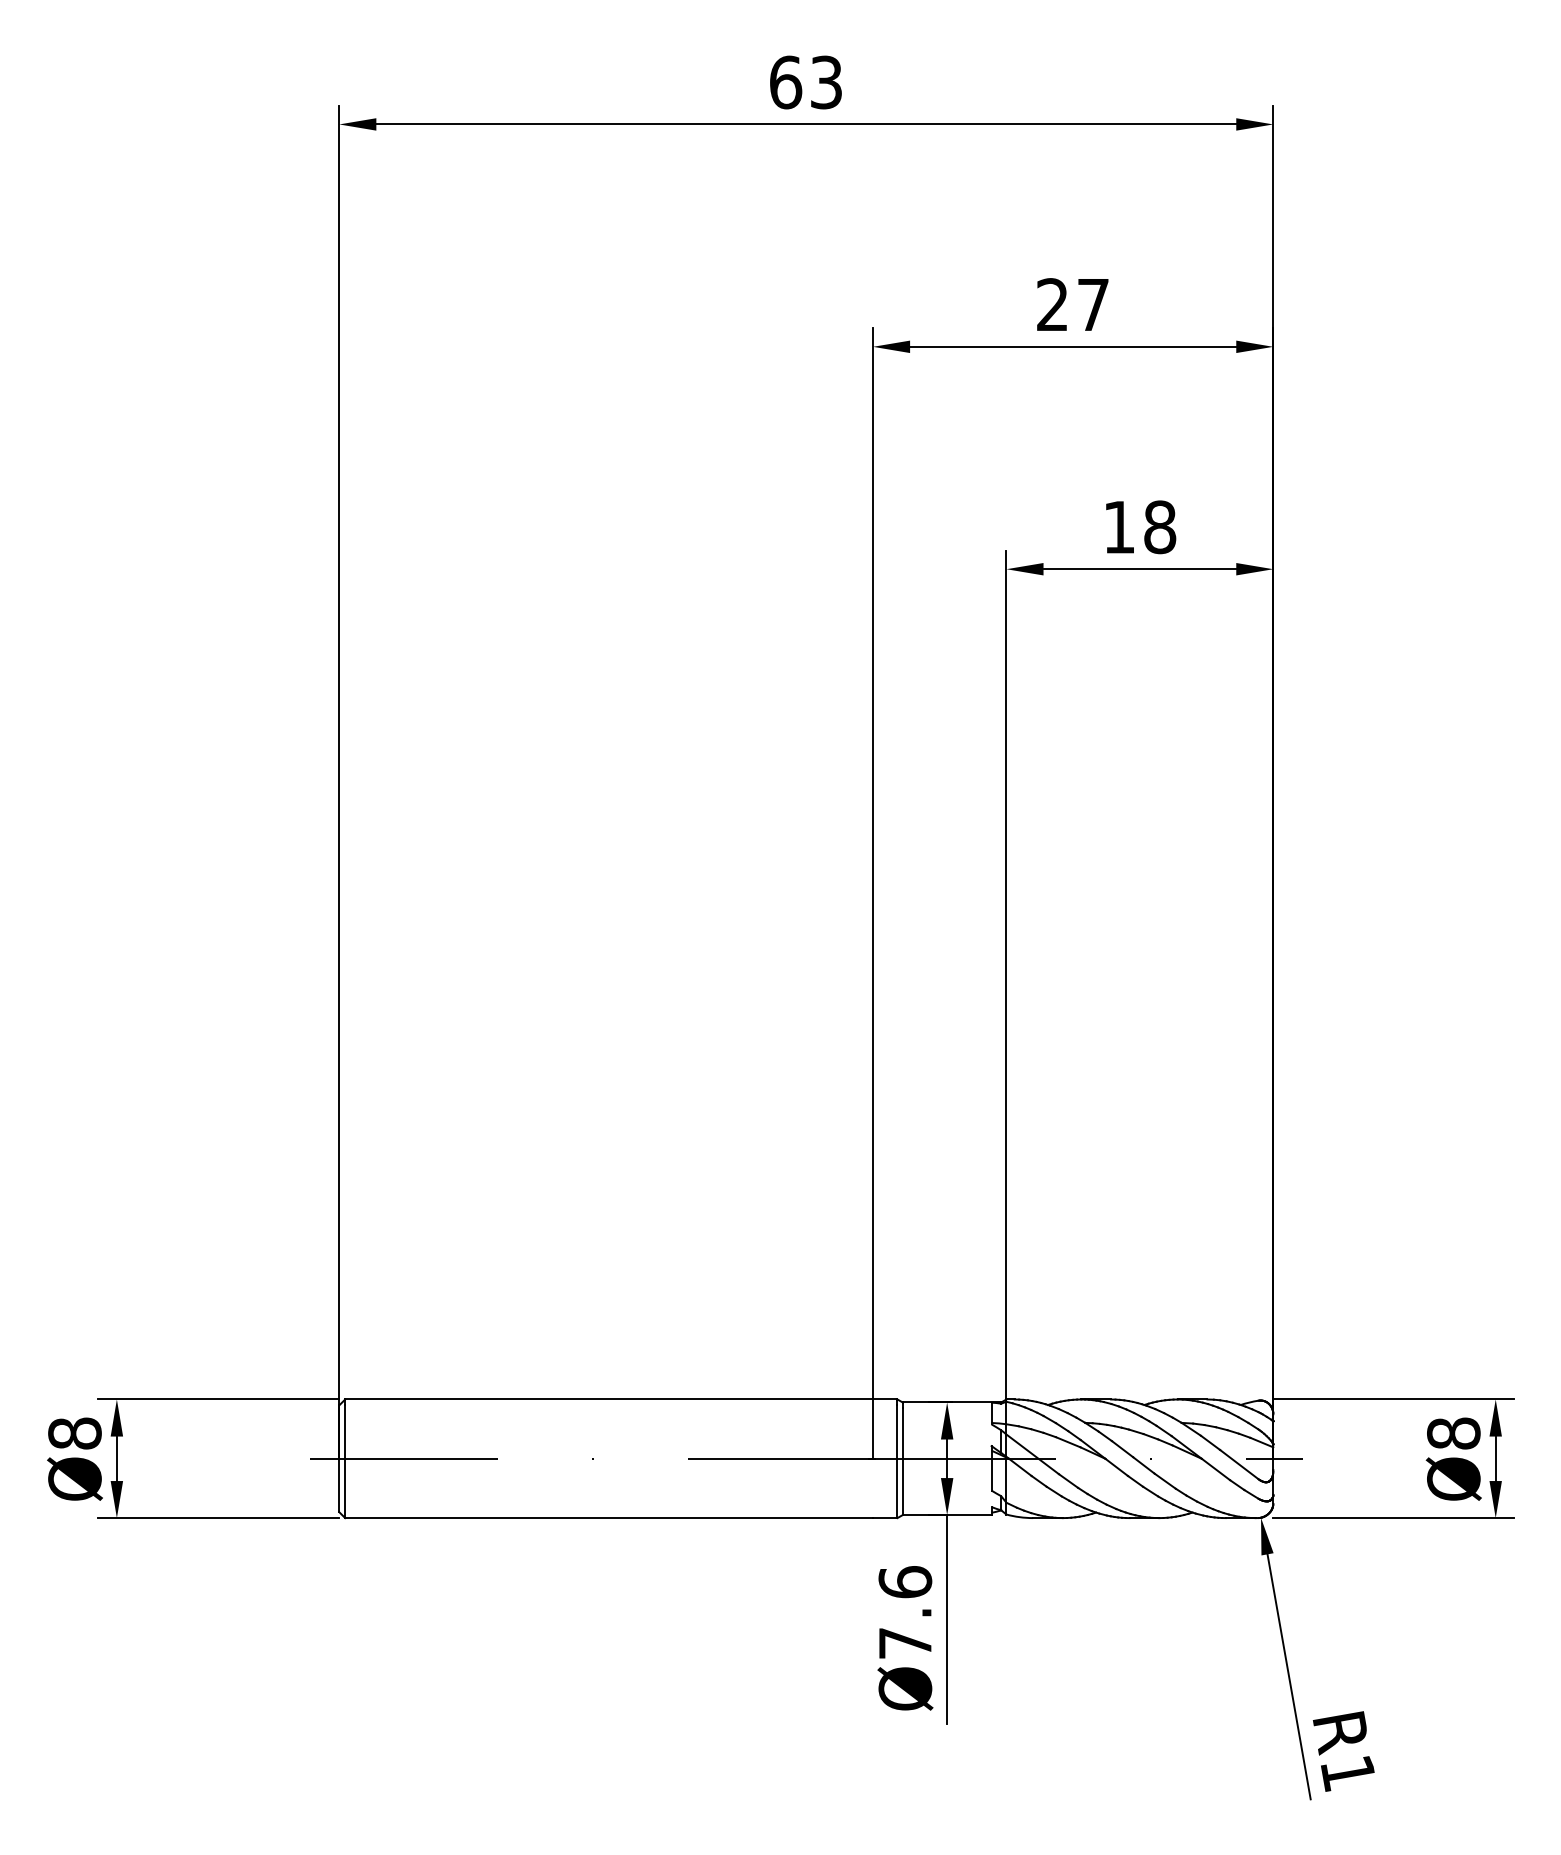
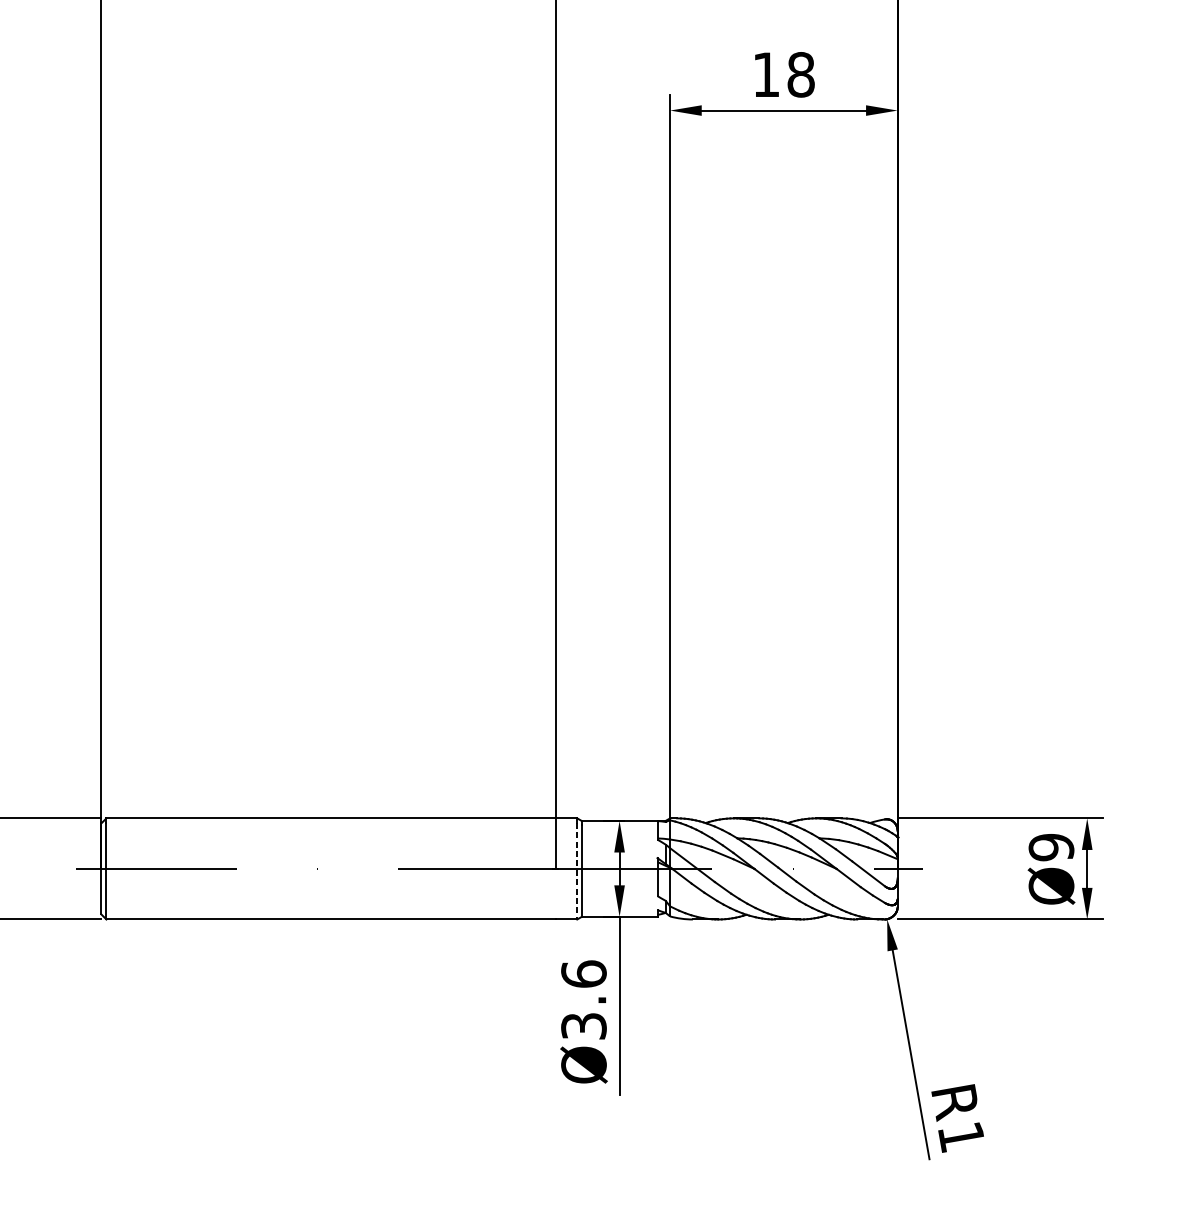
text: (1453, 1433) -> (1051, 847), Ø8 -> Ø9
line: (897, 1461) -> (577, 871), solid -> dashed
text: (905, 1643) -> (584, 1026), Ø7.6 -> Ø3.6

